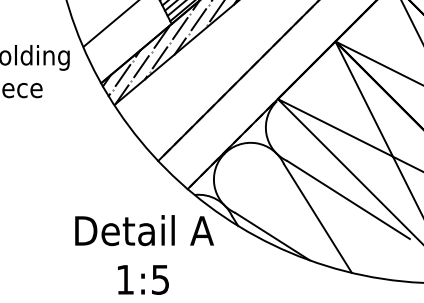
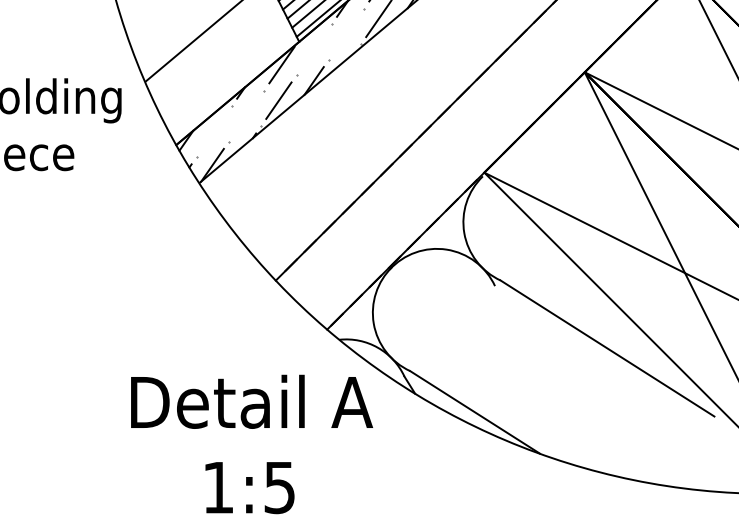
line: (198, 19) -> (345, 33), removed
line: (180, 28) -> (314, 49), removed
line: (141, 66) -> (246, 115), removed
line: (122, 75) -> (213, 131), removed
line: (317, 218) -> (553, 380), removed

